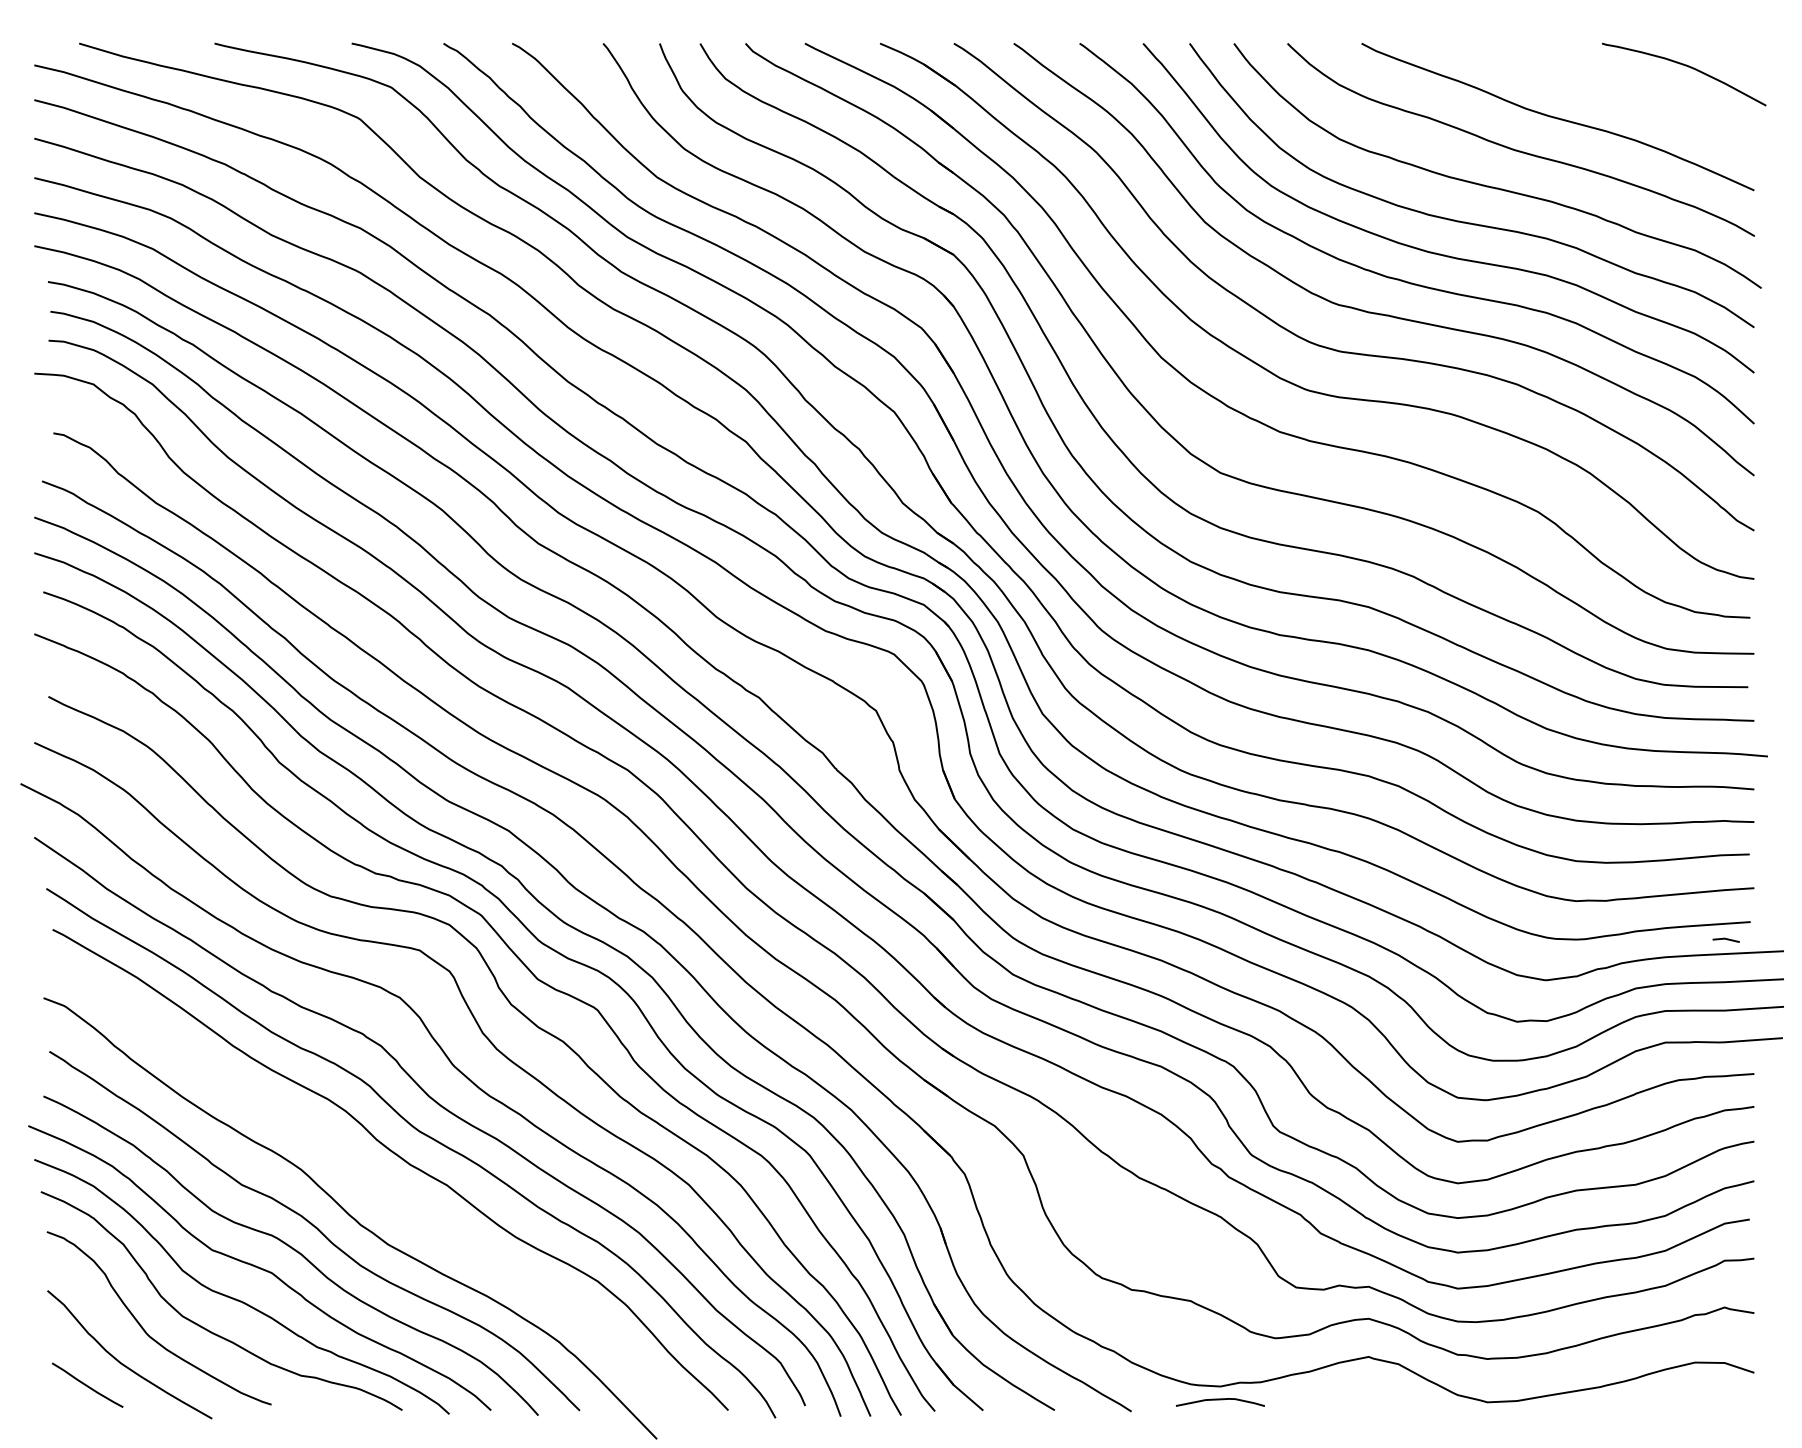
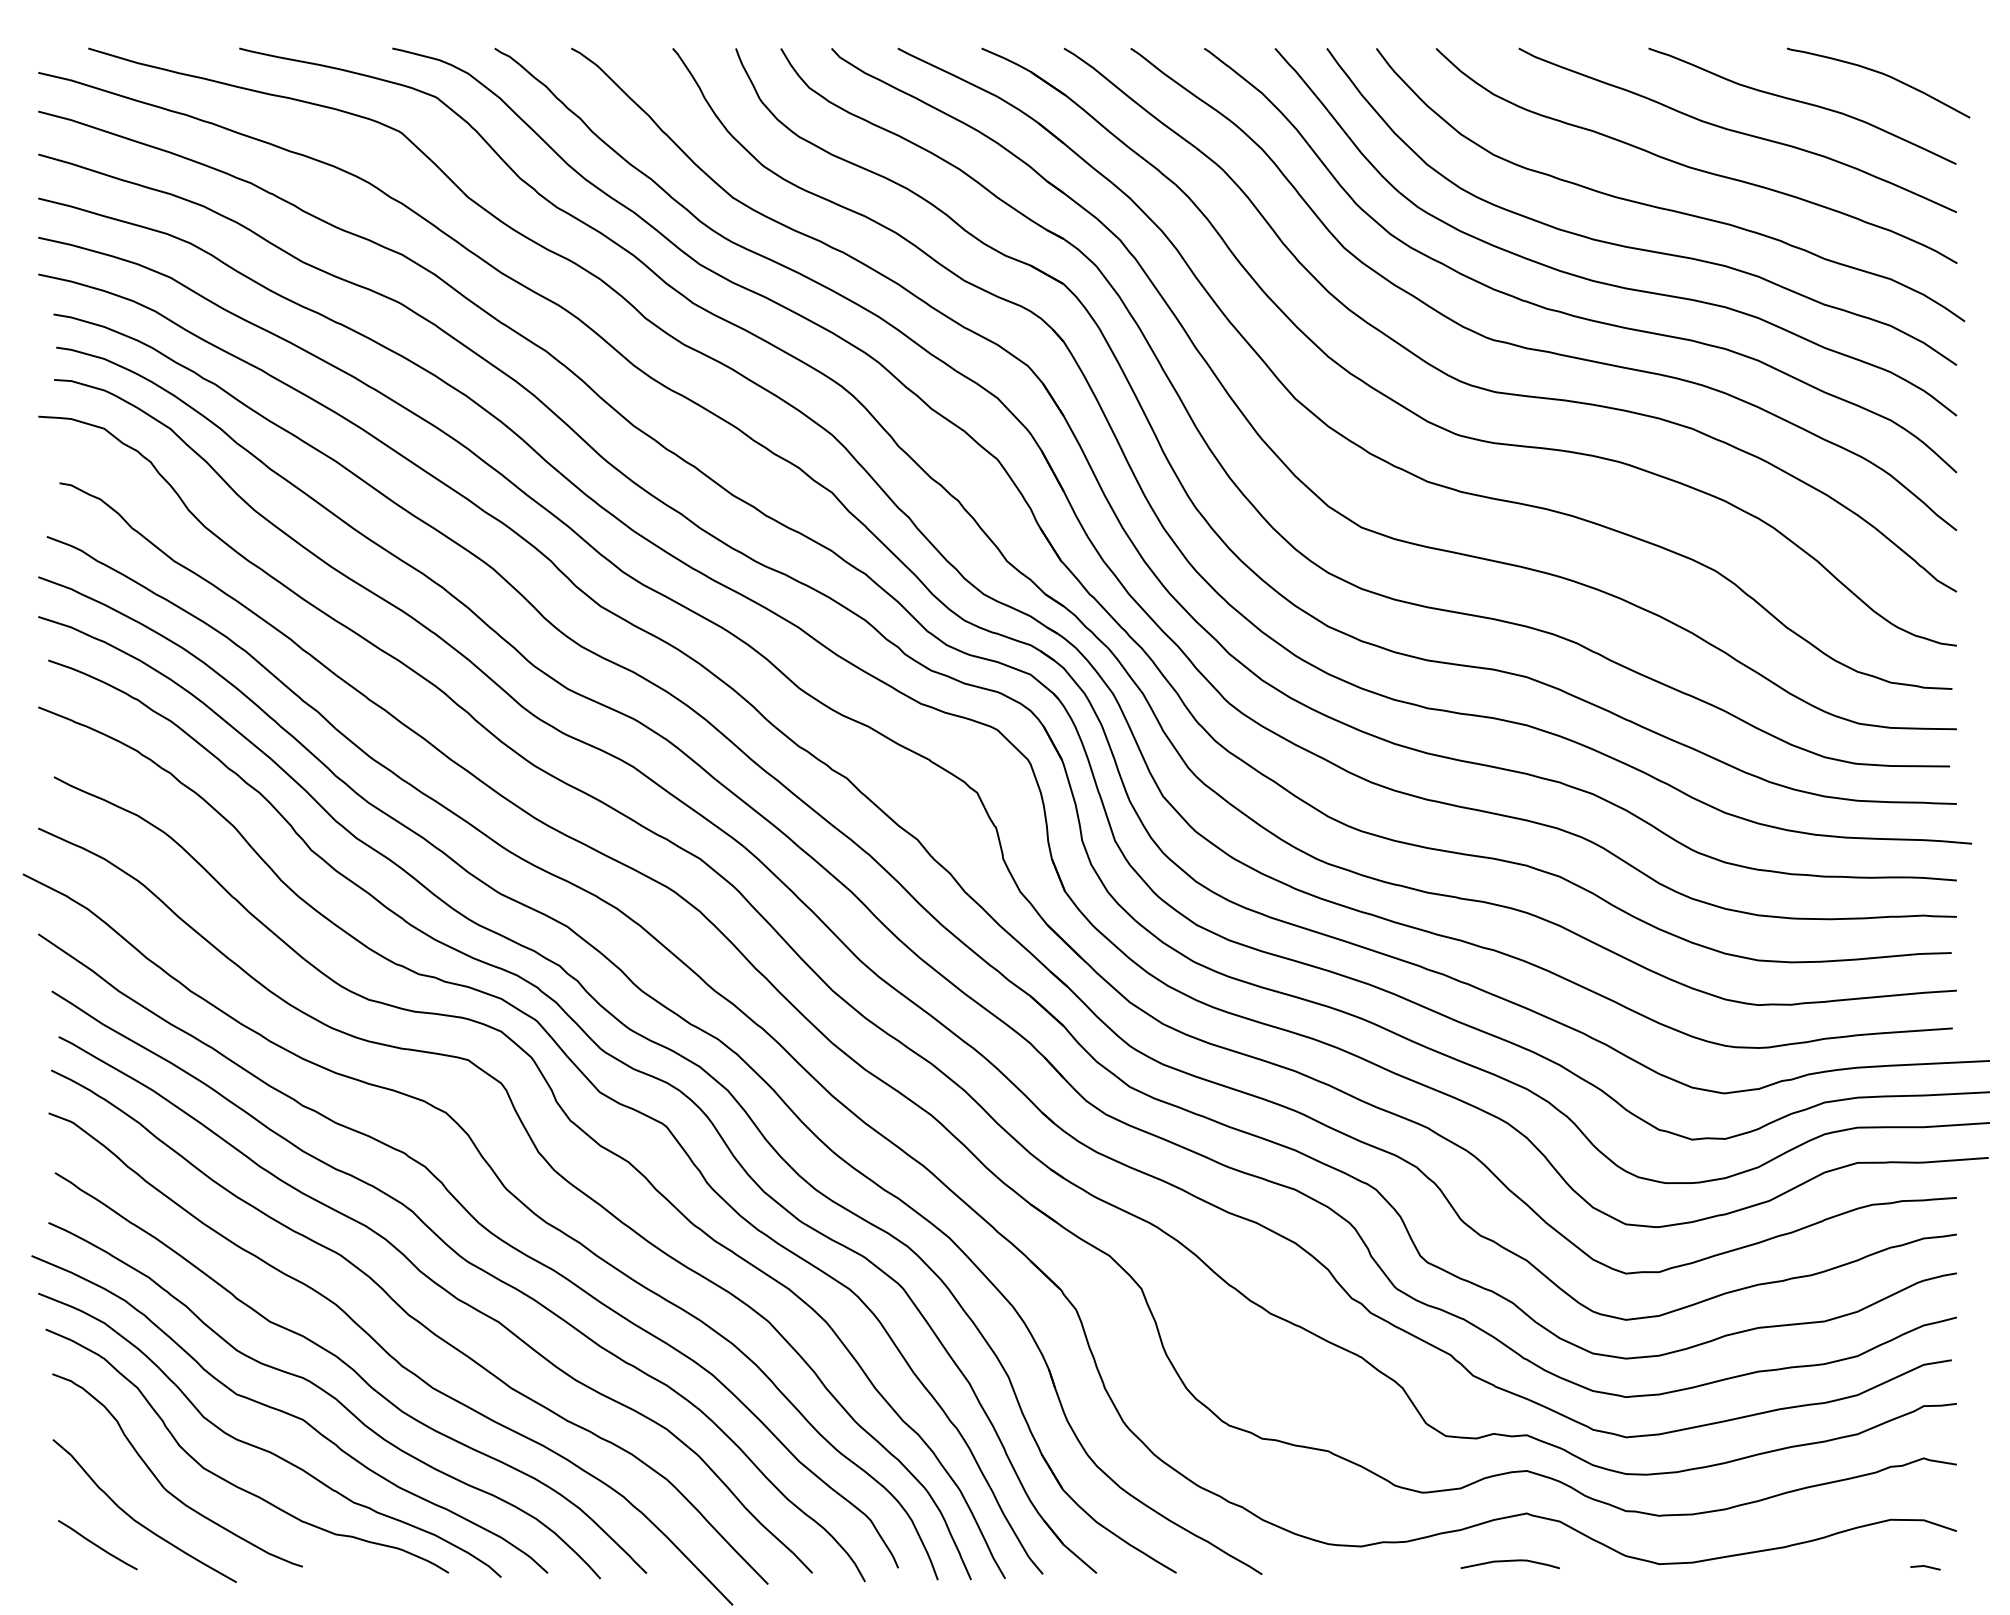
curve: (1615, 92) -> (1802, 103), added
line: (1726, 940) -> (1925, 1567), moved
curve: (371, 1183) -> (414, 1320), added
curve: (1219, 1399) -> (1509, 1561), moved

